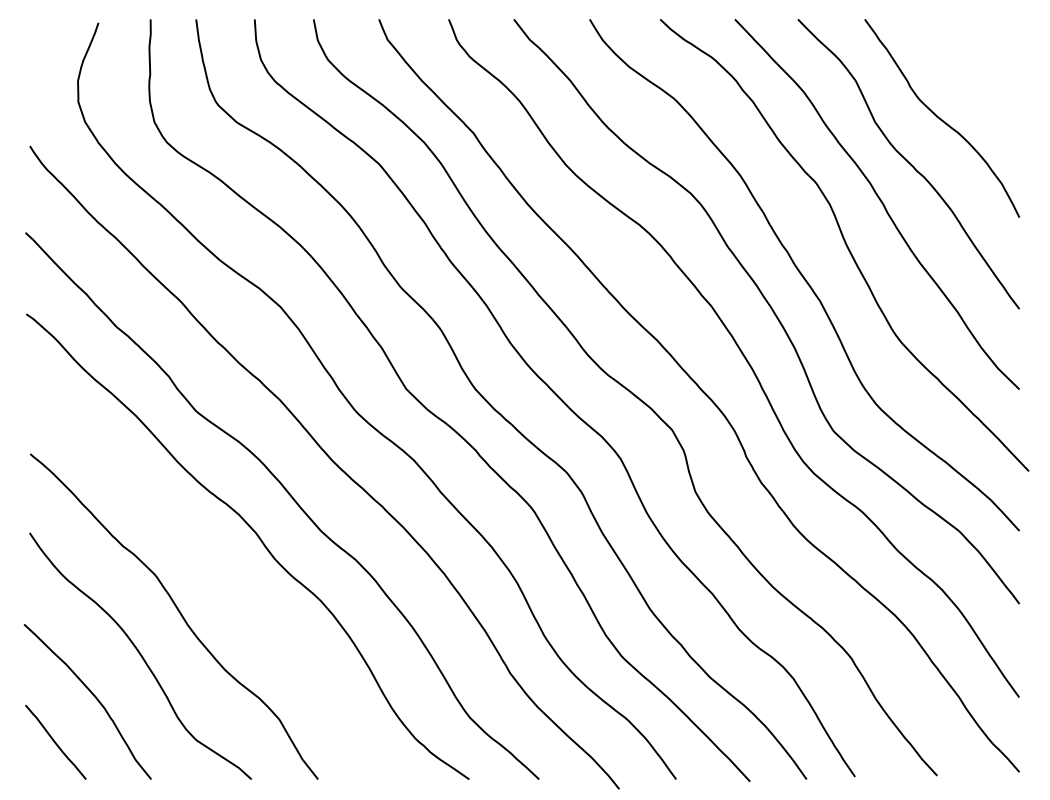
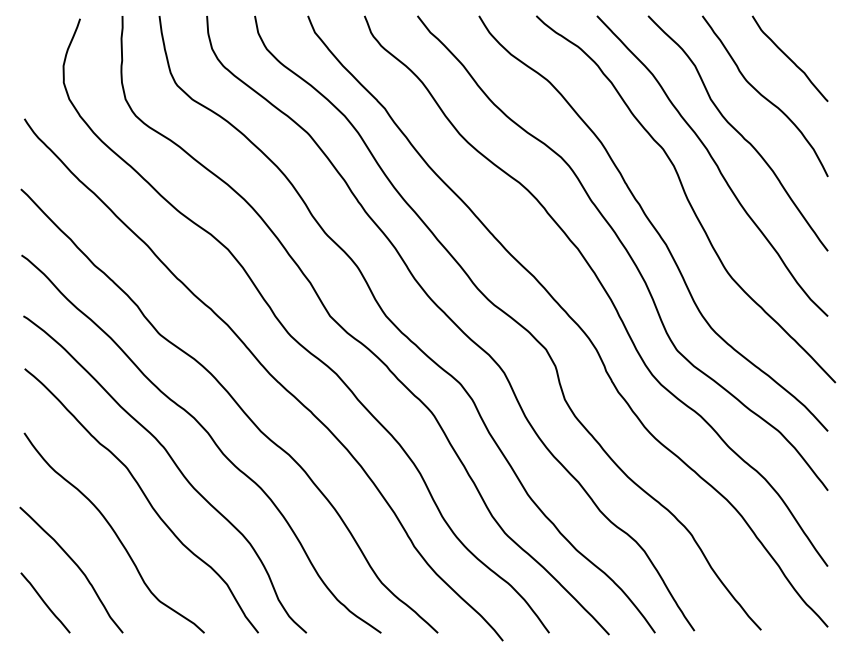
curve: (972, 72) -> (789, 59), added
curve: (216, 574) -> (175, 466), added

